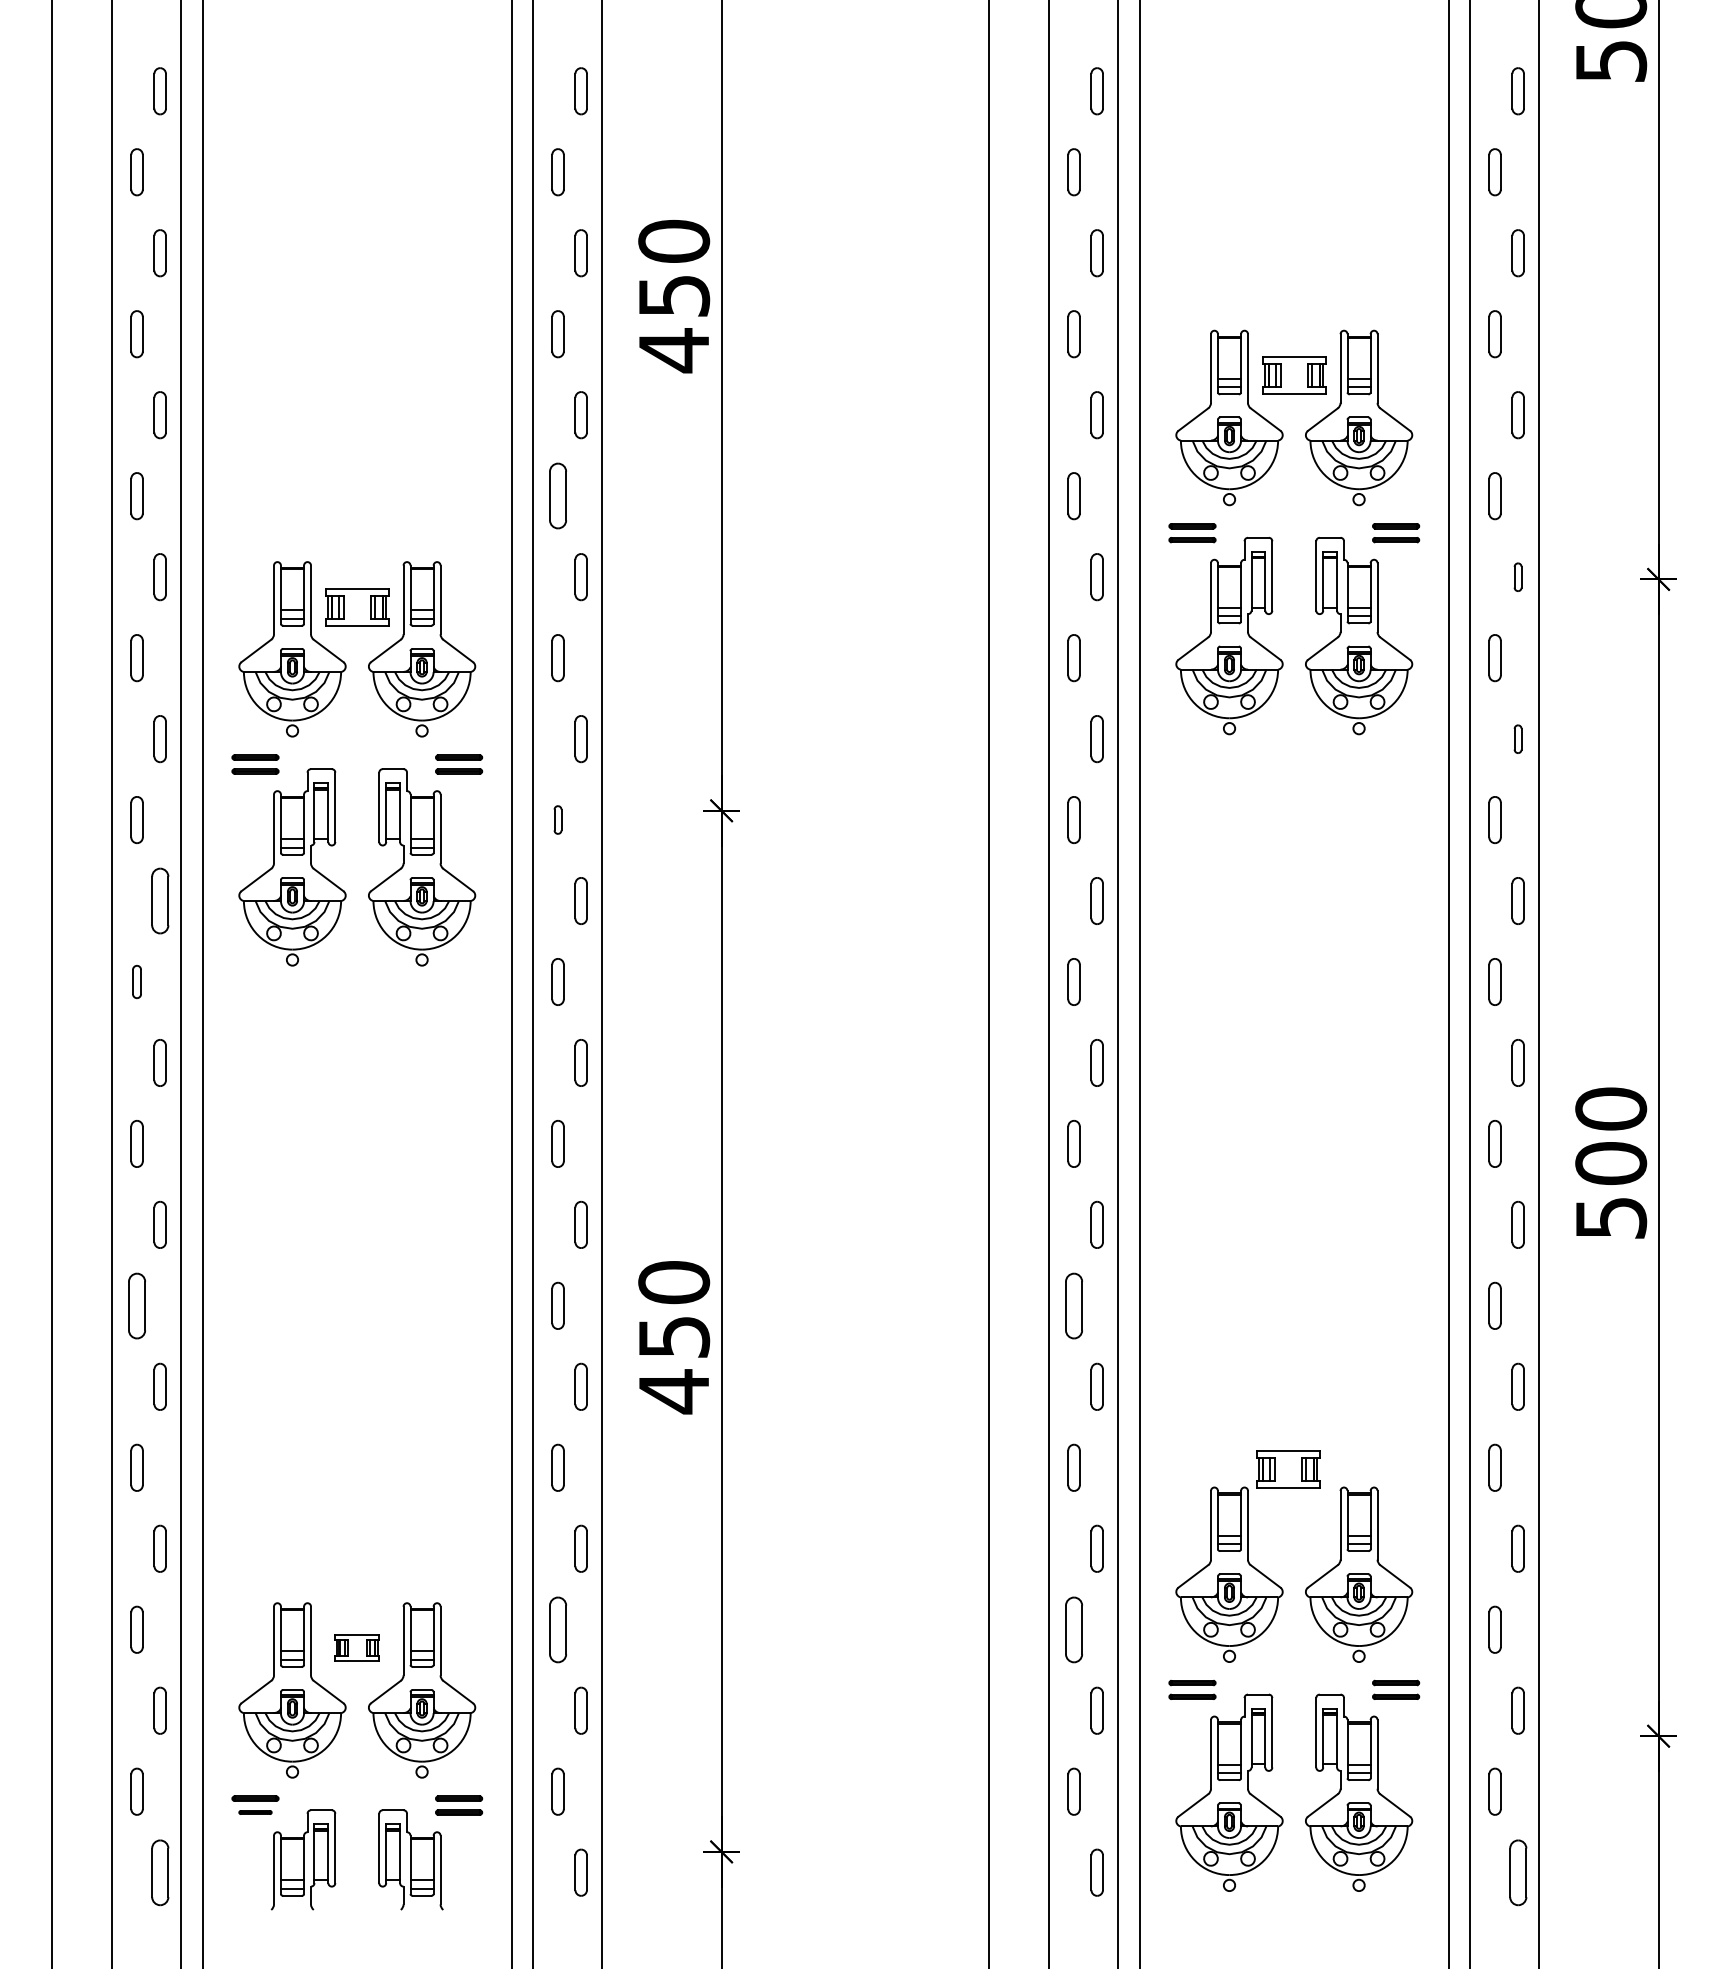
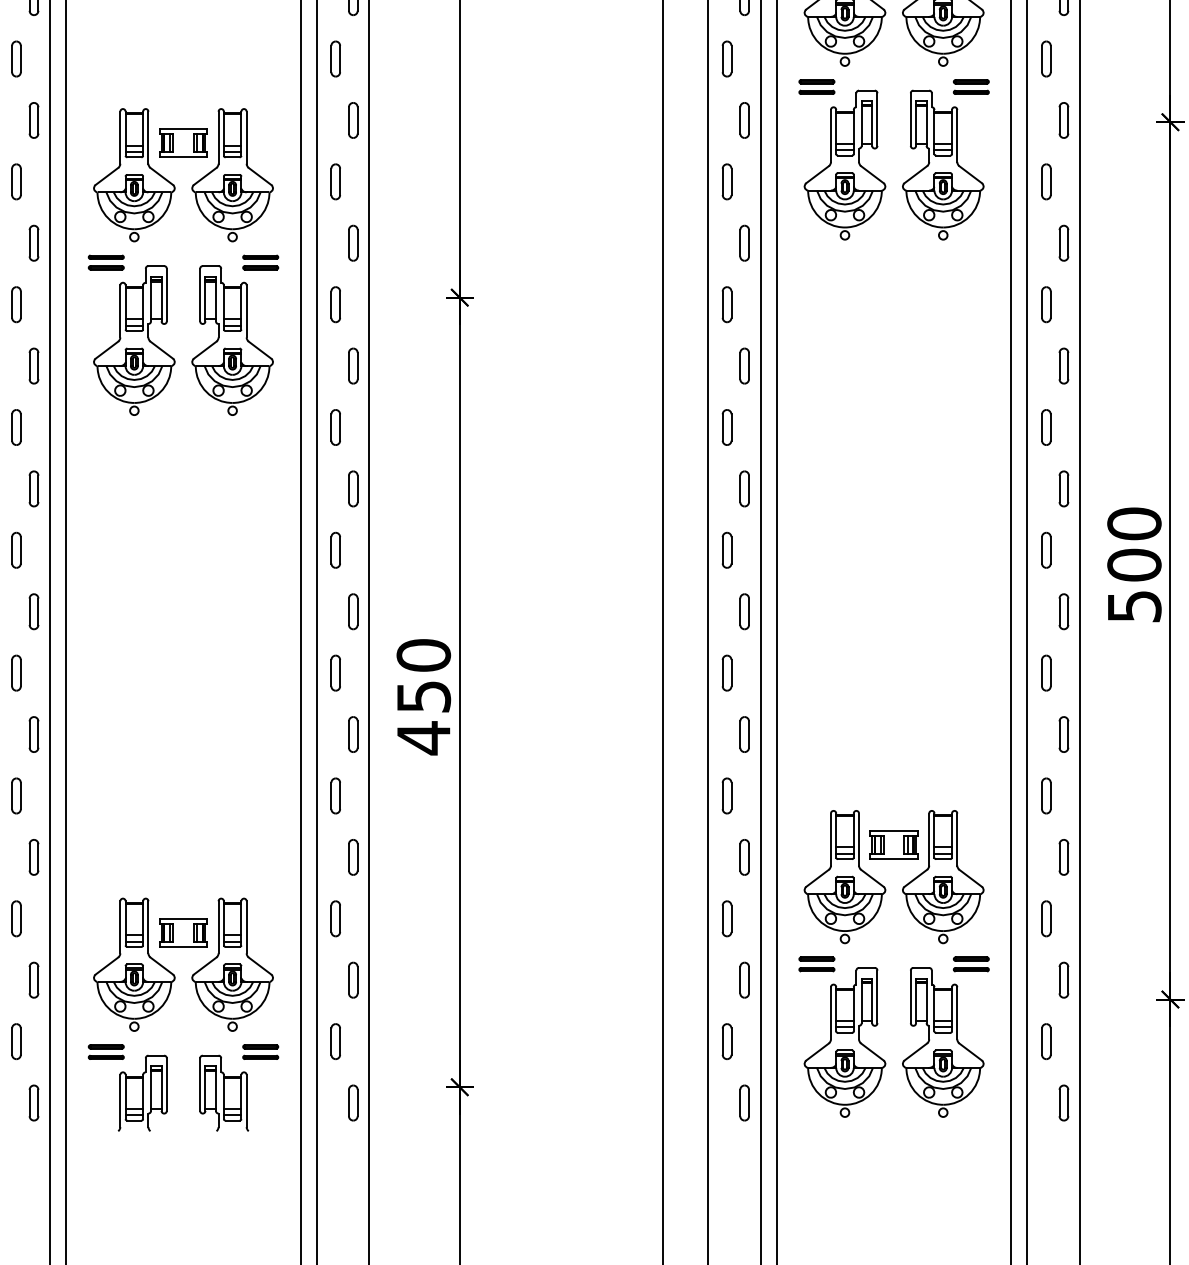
part: (557, 496) -> (335, 59), size x0.71
part: (1517, 577) -> (1063, 120), size x1.67
part: (1517, 739) -> (1063, 243), size x1.67
part: (557, 819) -> (335, 304), size x1.67
part: (159, 900) -> (33, 365), size x0.71
part: (136, 981) -> (16, 427), size x1.43
part: (136, 1305) -> (16, 672), size x0.71
part: (1073, 1305) -> (726, 672), size x0.71
part: (1288, 1469) -> (894, 845), moved
part: (557, 1629) -> (335, 918), size x0.71
part: (1073, 1629) -> (726, 918), size x0.71
part: (357, 1648) -> (183, 932), size x1.43
part: (255, 1812) -> (106, 1057), size x1.43
part: (159, 1872) -> (33, 1102), size x0.71
part: (1517, 1872) -> (1063, 1102), size x0.71

